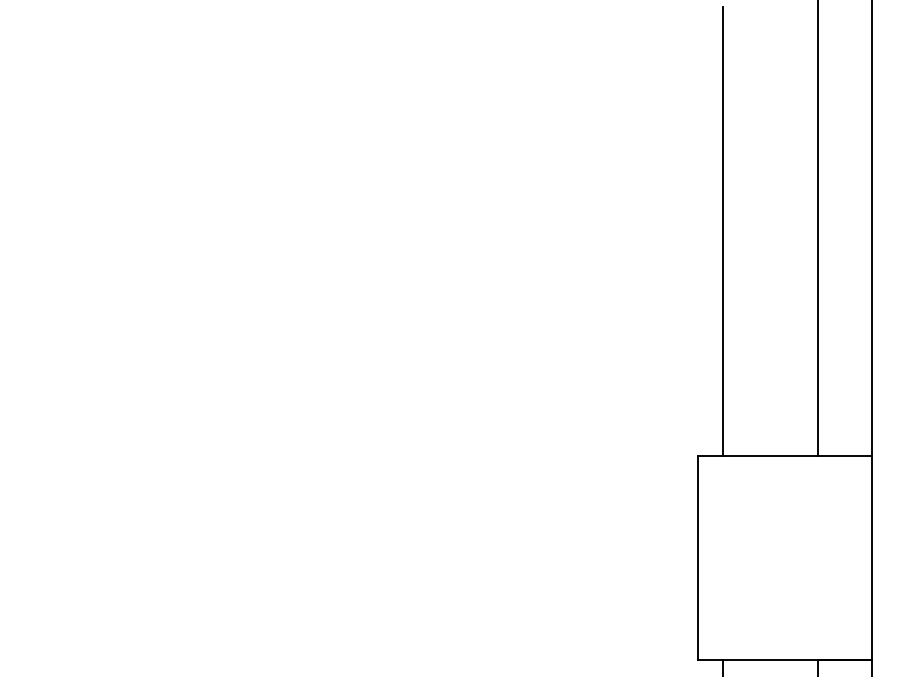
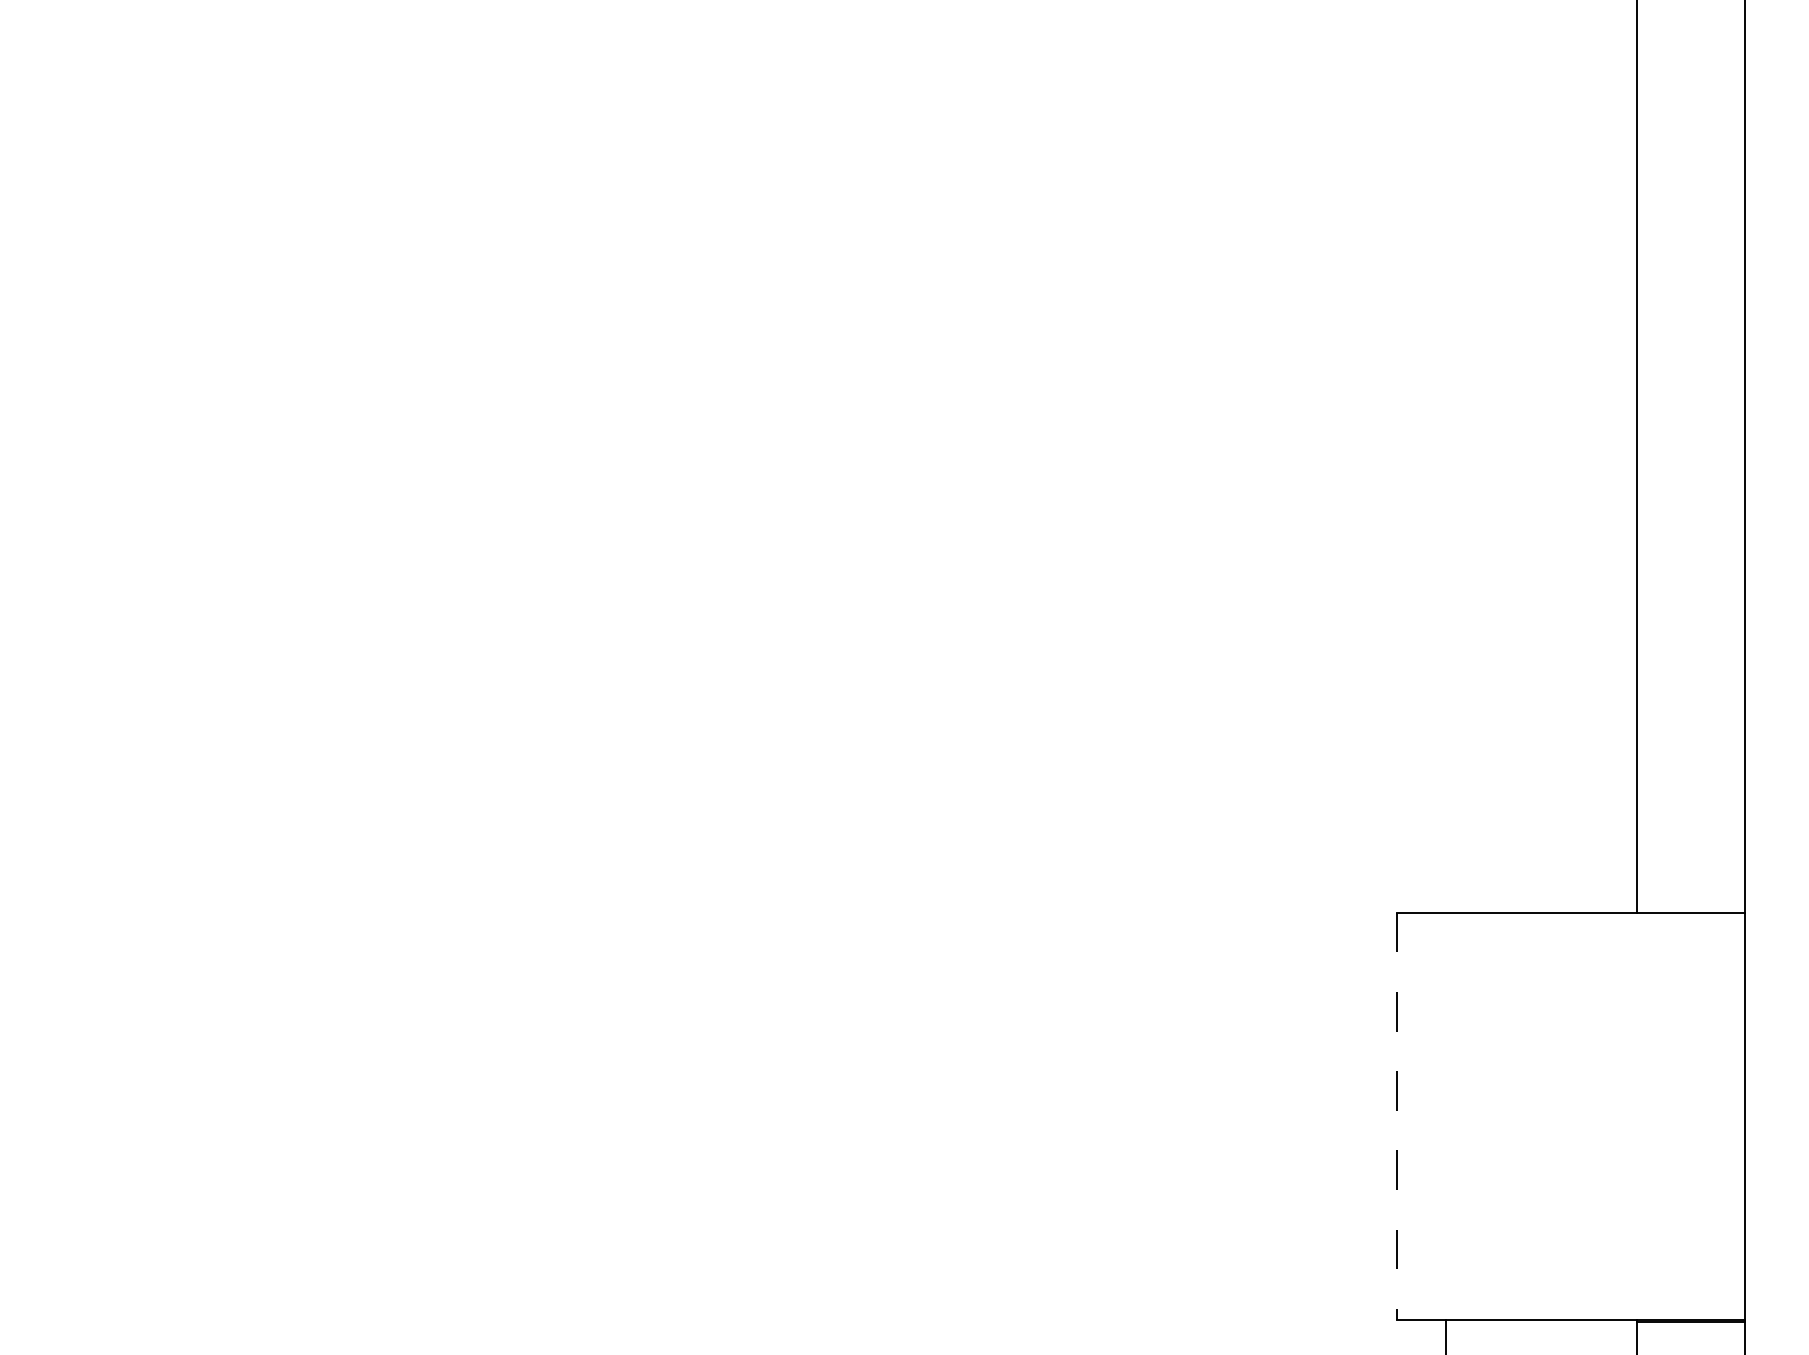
line: (722, 231) -> (1445, 463), removed
line: (698, 557) -> (1397, 1115), solid -> dashed

